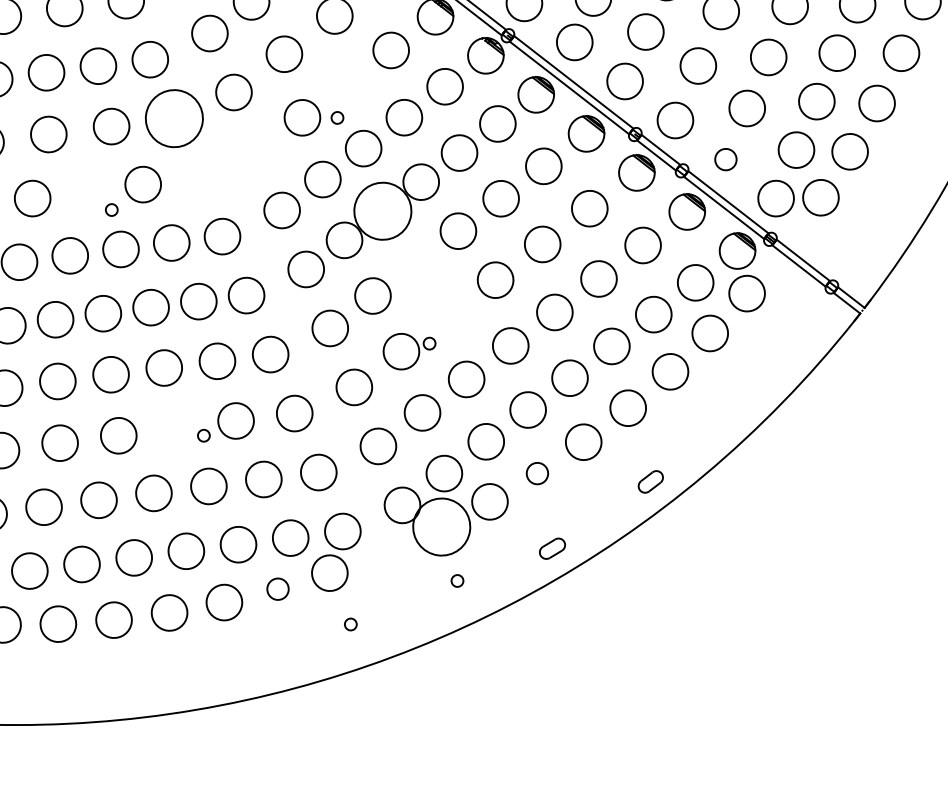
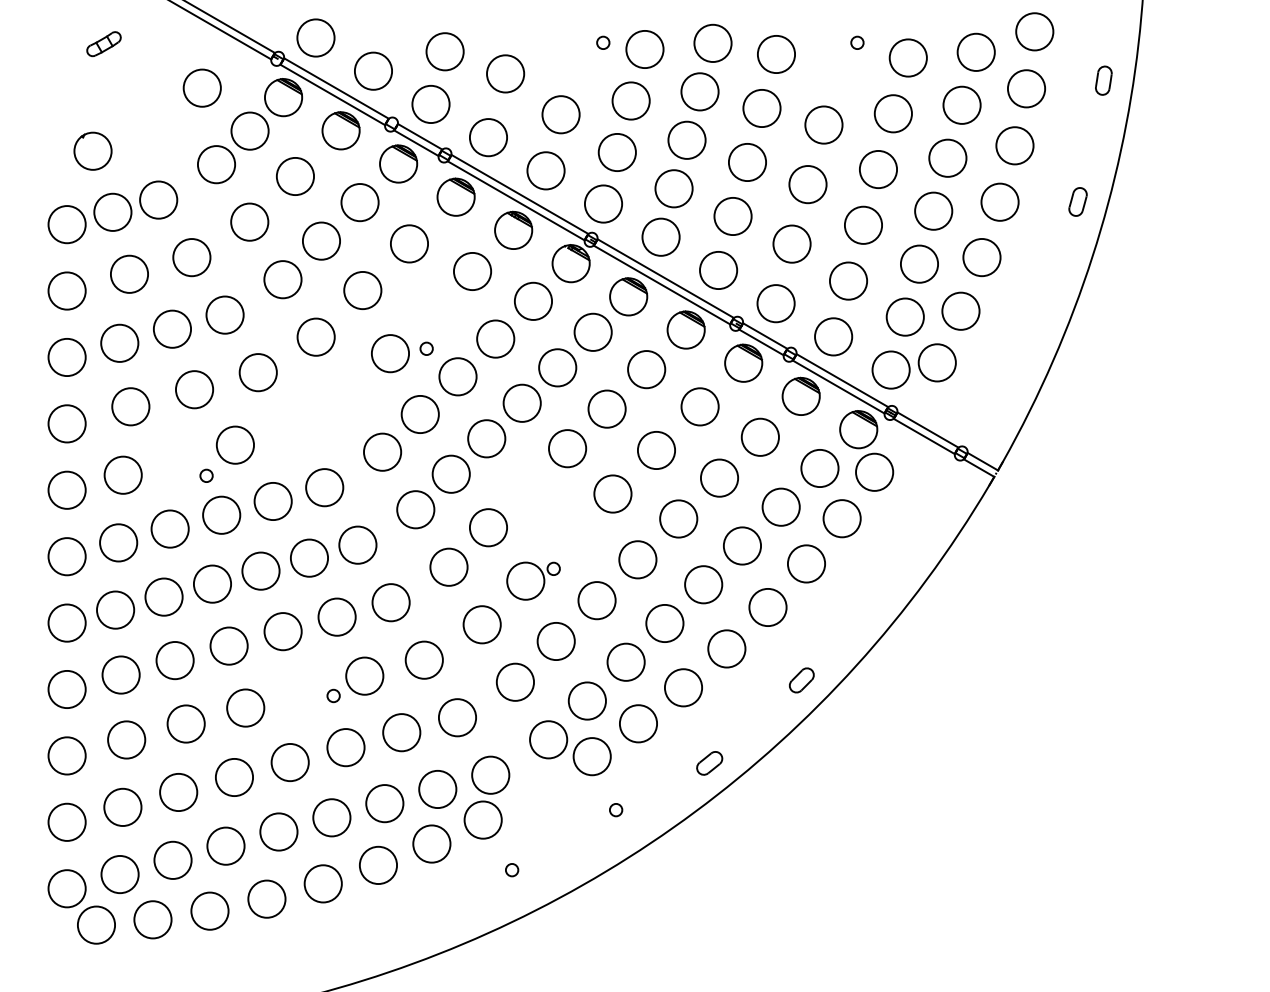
circle: (173, 118) -> (257, 372), size x0.62
circle: (725, 159) -> (833, 336), size x1.67
circle: (382, 210) -> (486, 438), size x0.62
circle: (537, 473) -> (683, 687), size x1.67
circle: (441, 526) -> (591, 756), size x0.62
circle: (277, 588) -> (431, 843), size x1.67

